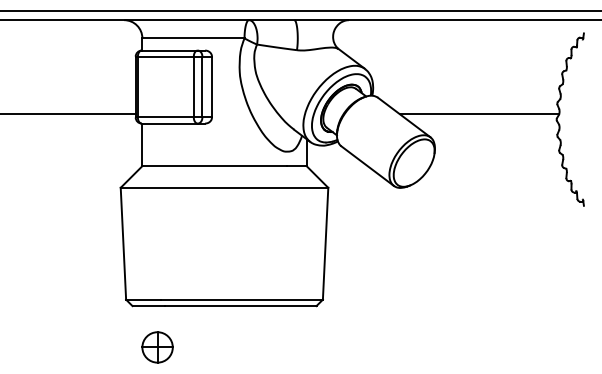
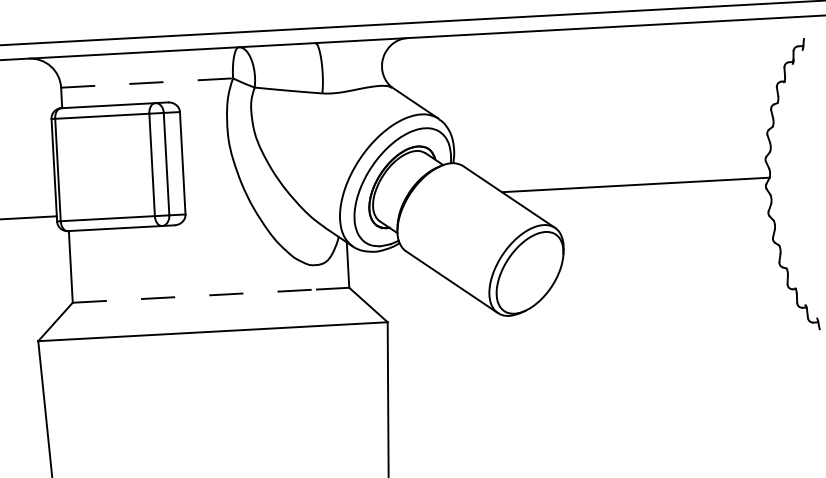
line: (193, 38) -> (147, 83), solid -> dashed
line: (214, 166) -> (194, 296), solid -> dashed

